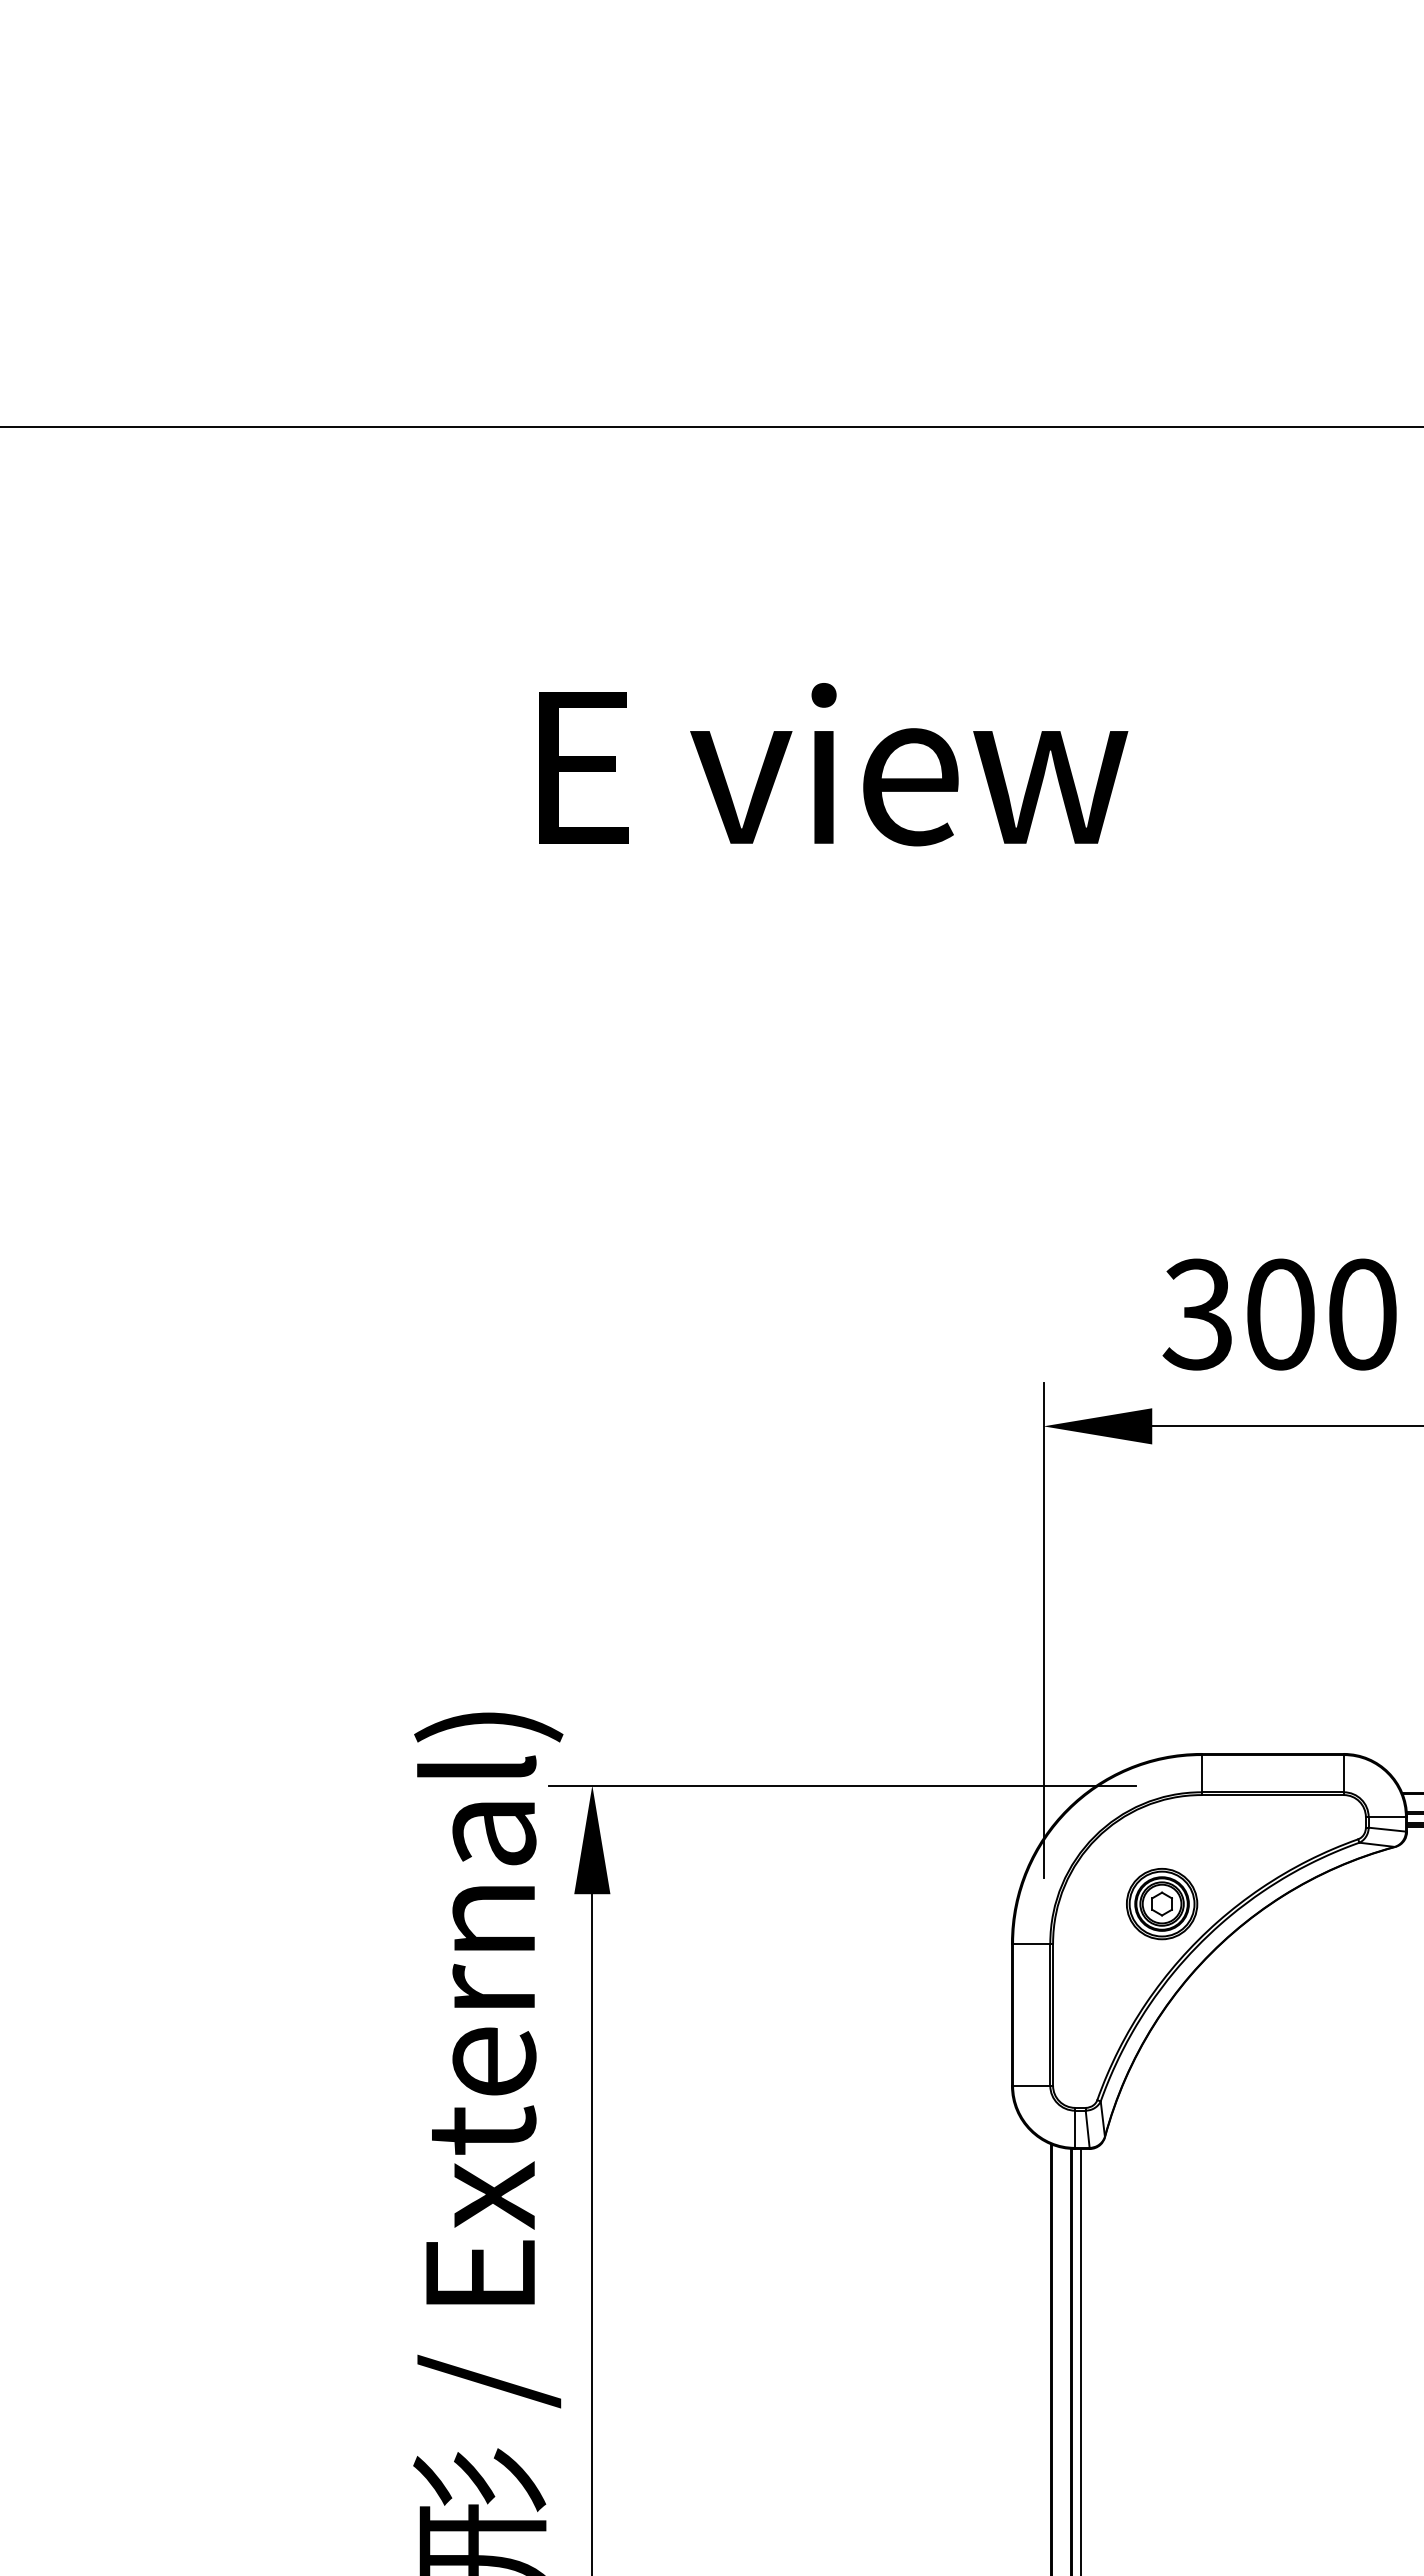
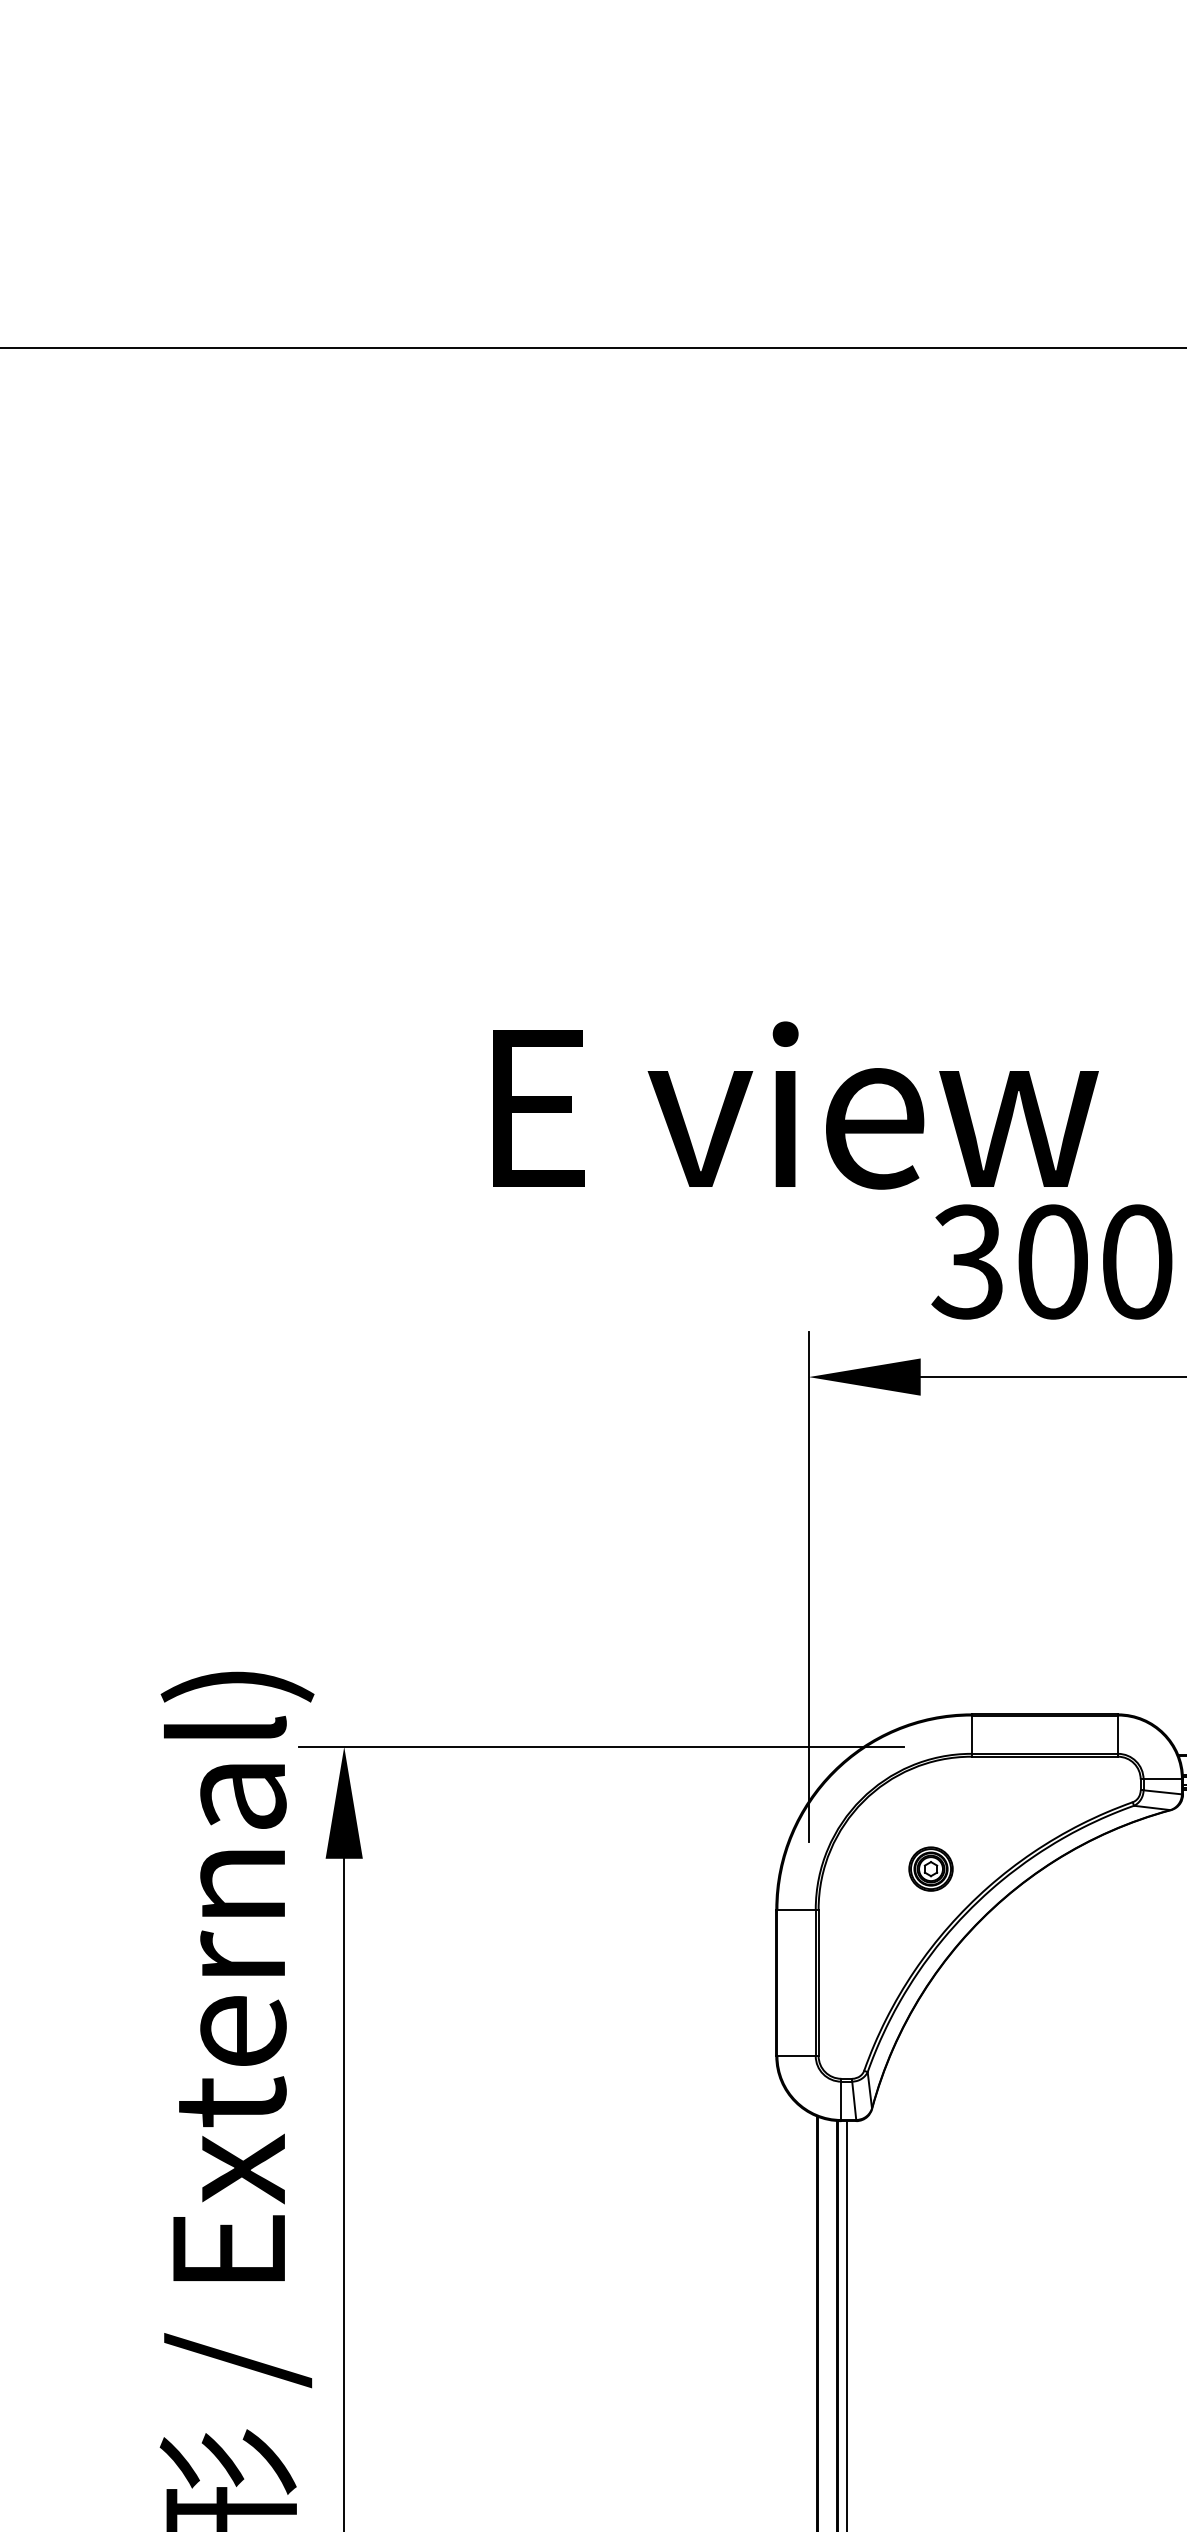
text: (833, 764) -> (795, 1105), moved
part: (1162, 1904) -> (931, 1869), size x0.6

